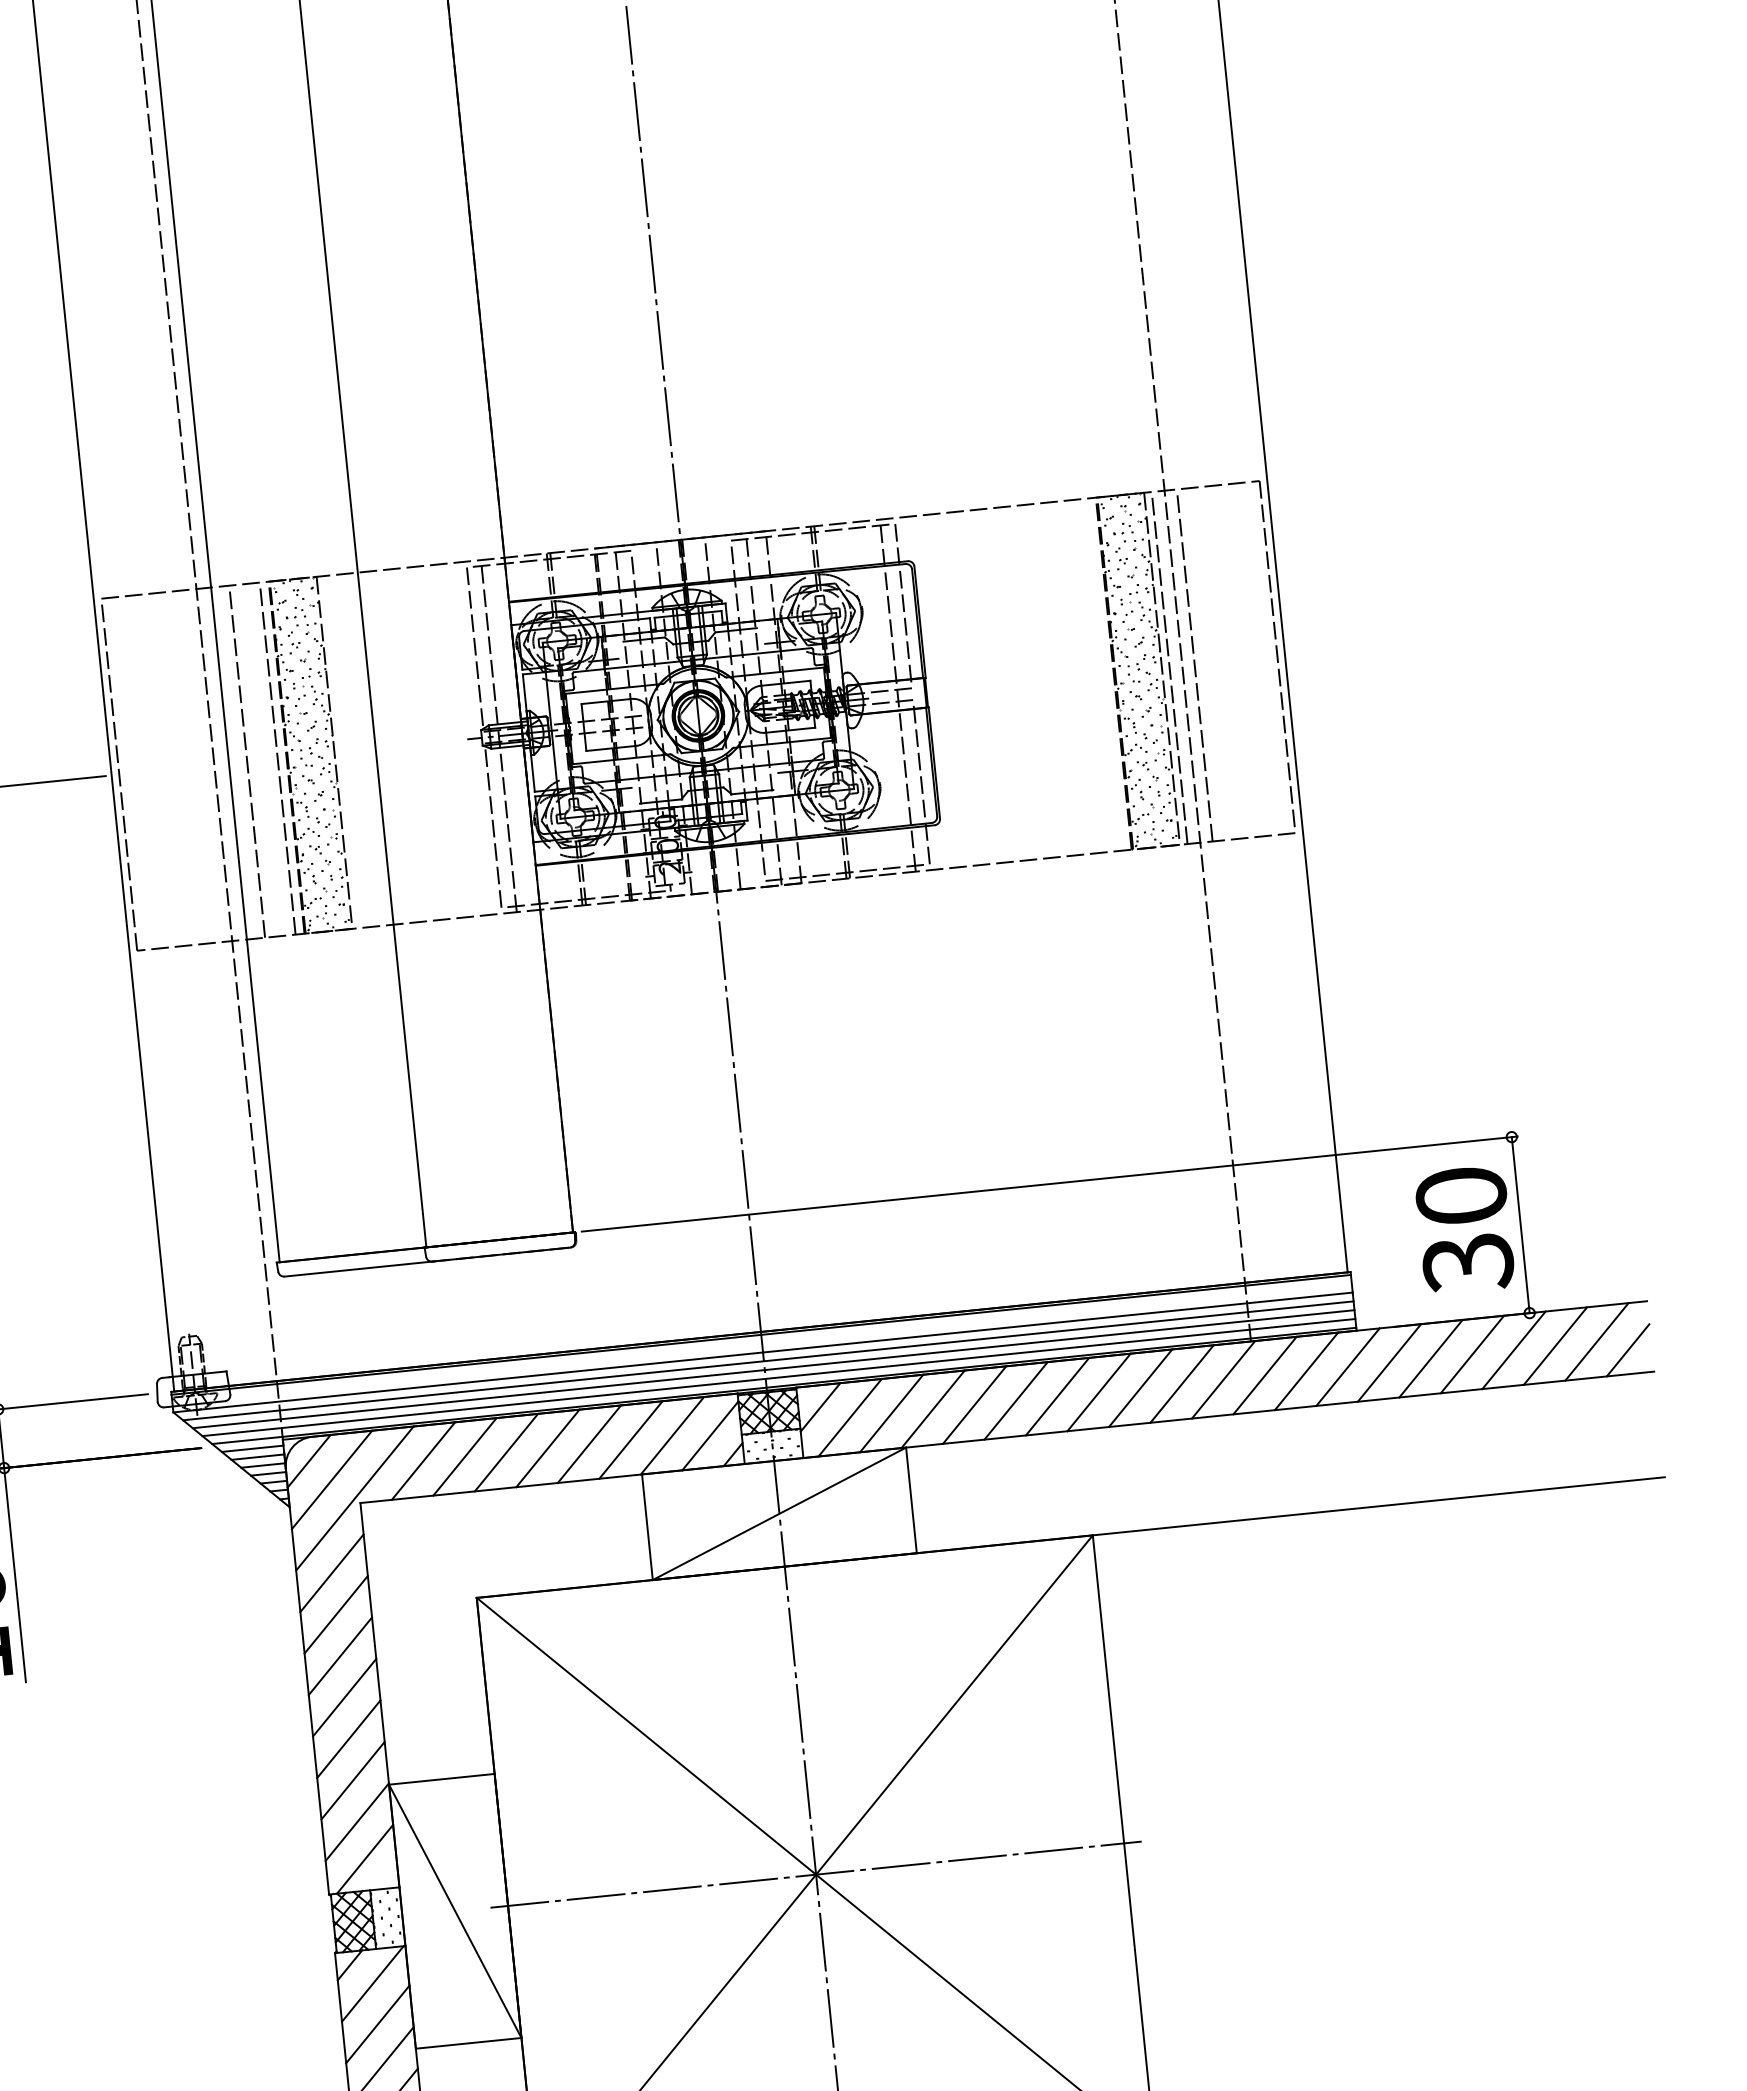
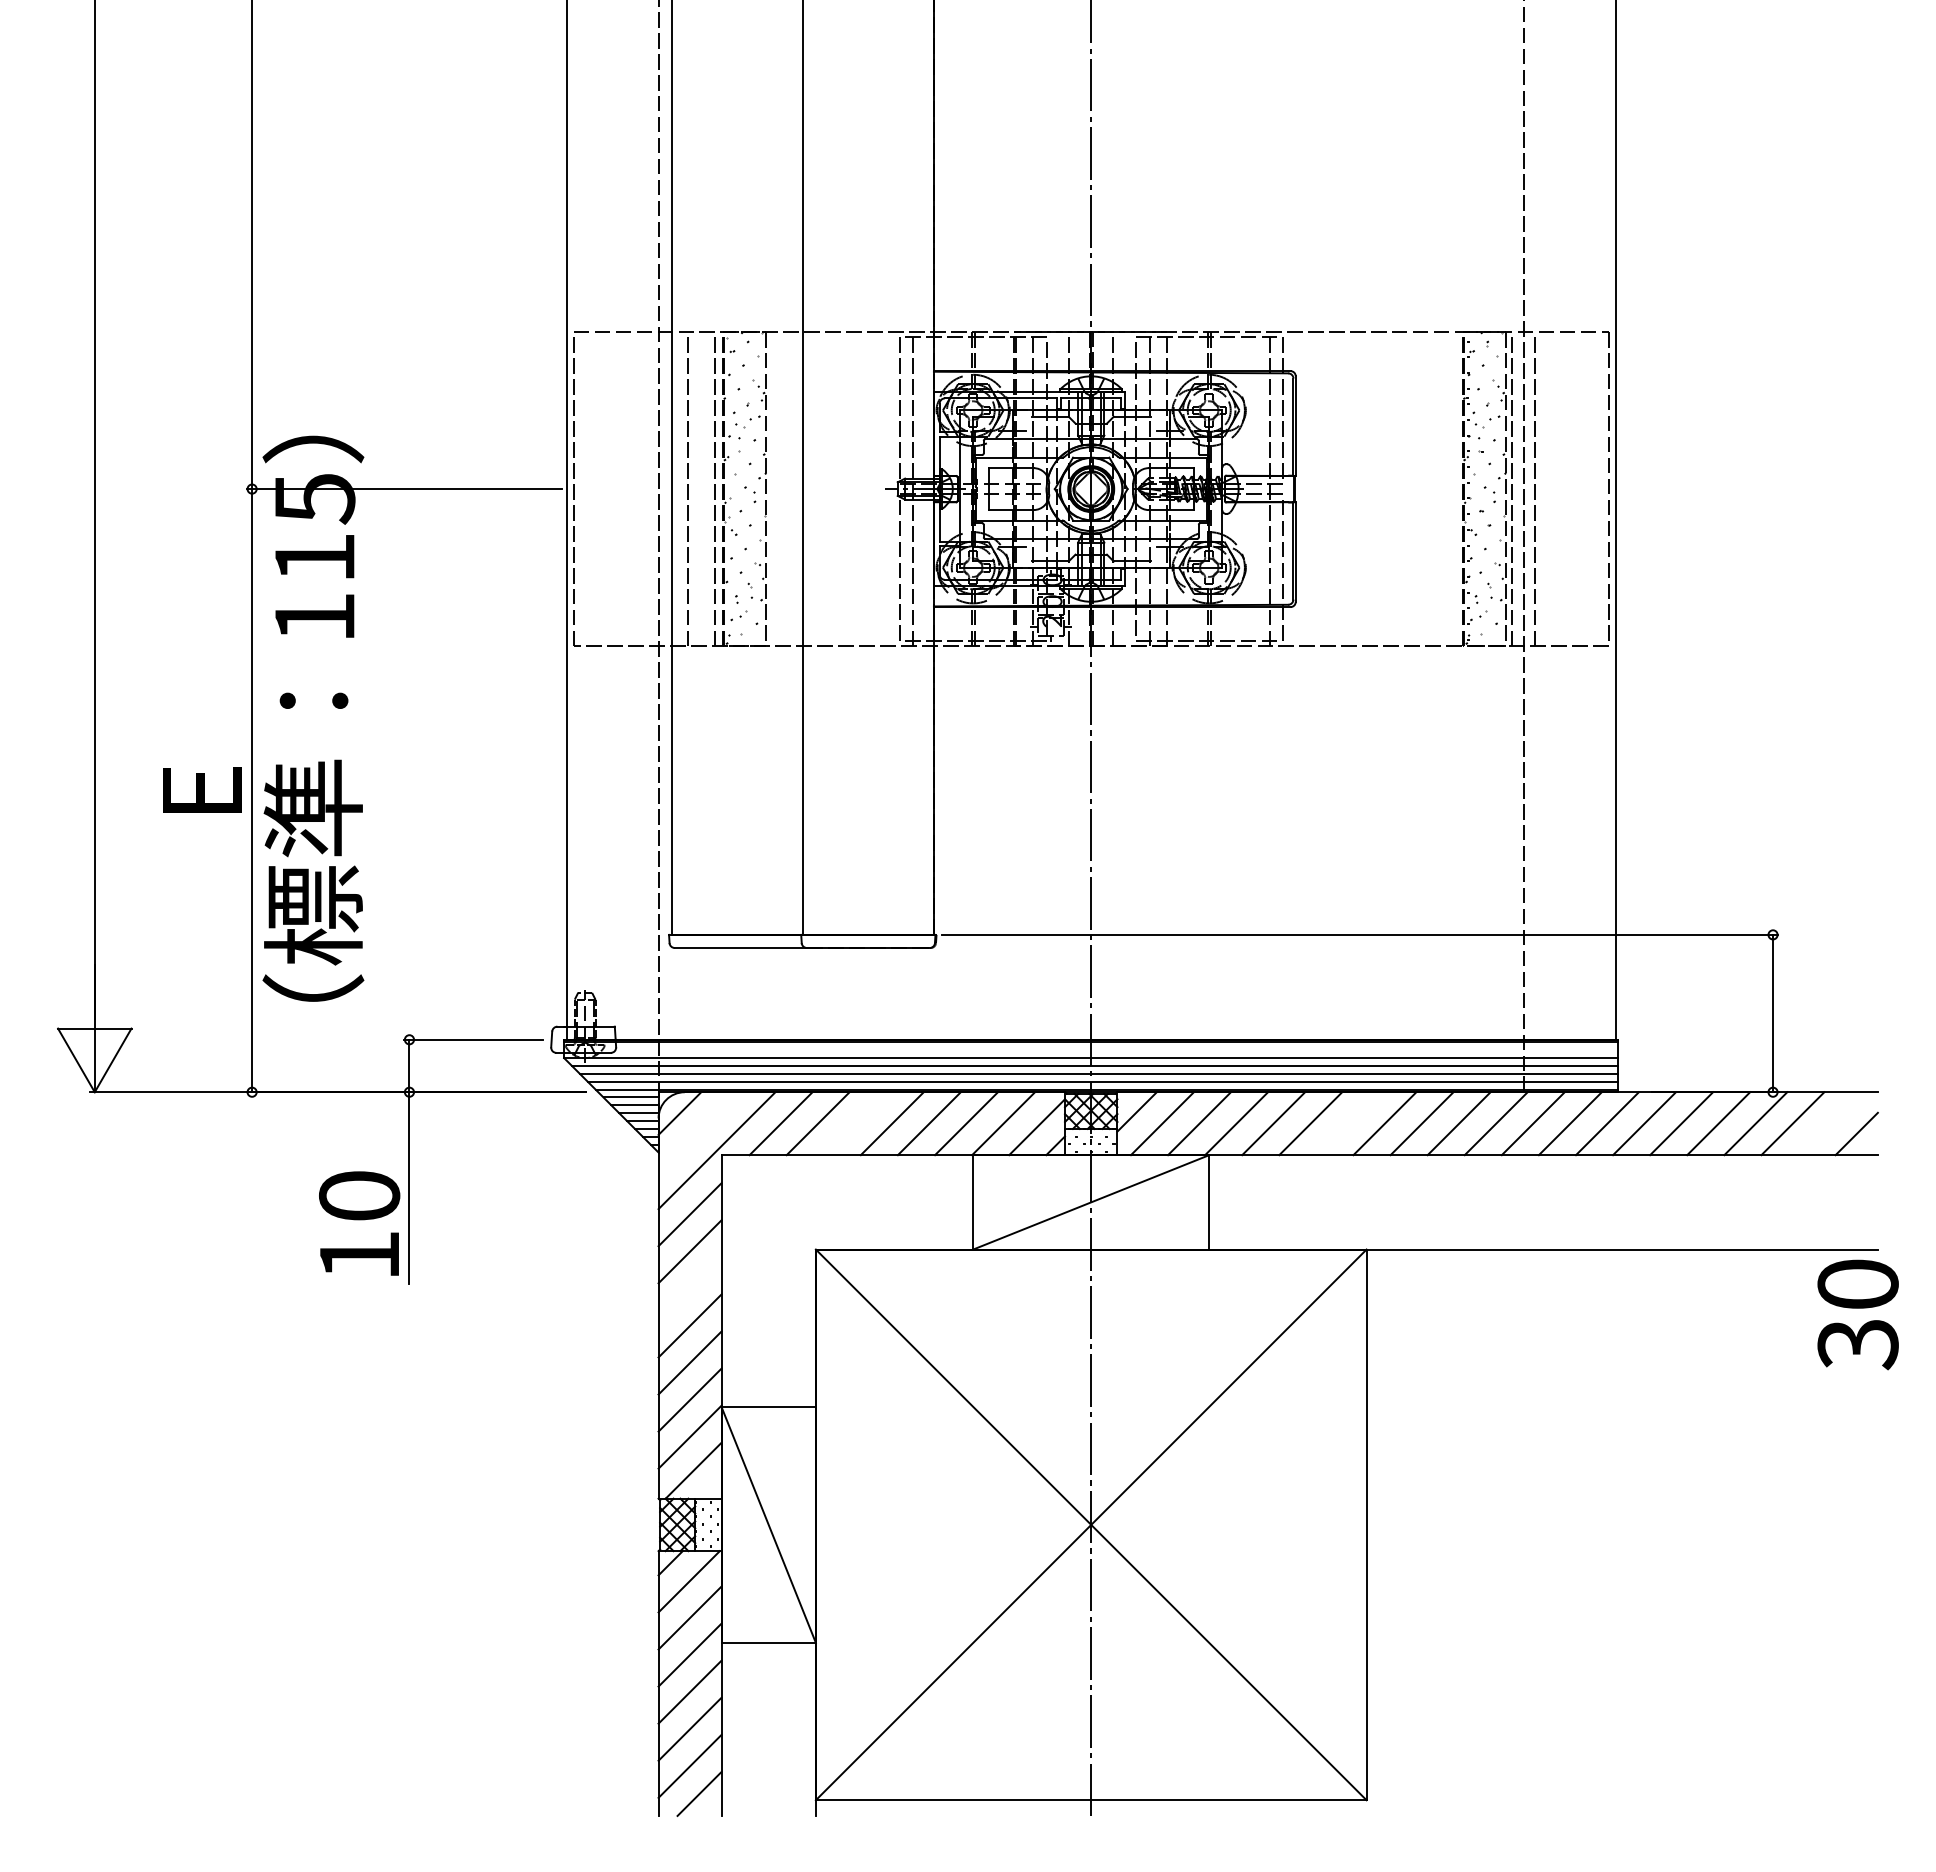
text: (1464, 1229) -> (1857, 1314), moved
line: (1596, 1341) -> (1829, 1123), removed
line: (1057, 1396) -> (1347, 1123), removed
line: (505, 1452) -> (854, 1123), removed
line: (332, 1480) -> (698, 1132), removed
line: (339, 1655) -> (689, 1288), removed
line: (816, 1874) -> (1091, 1524), removed

